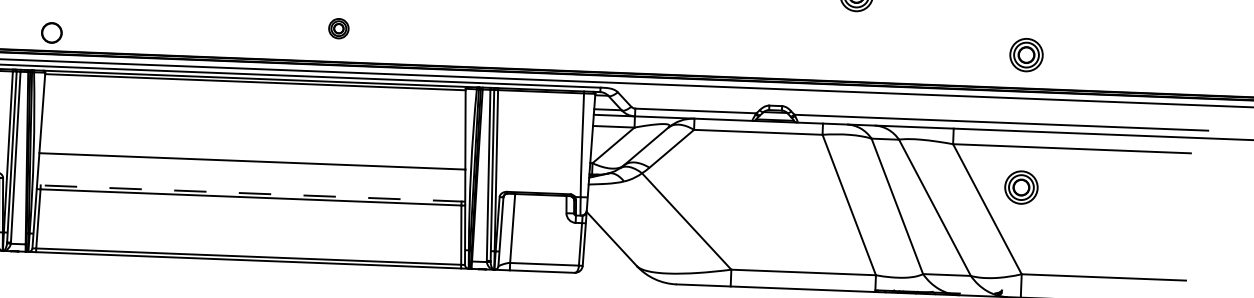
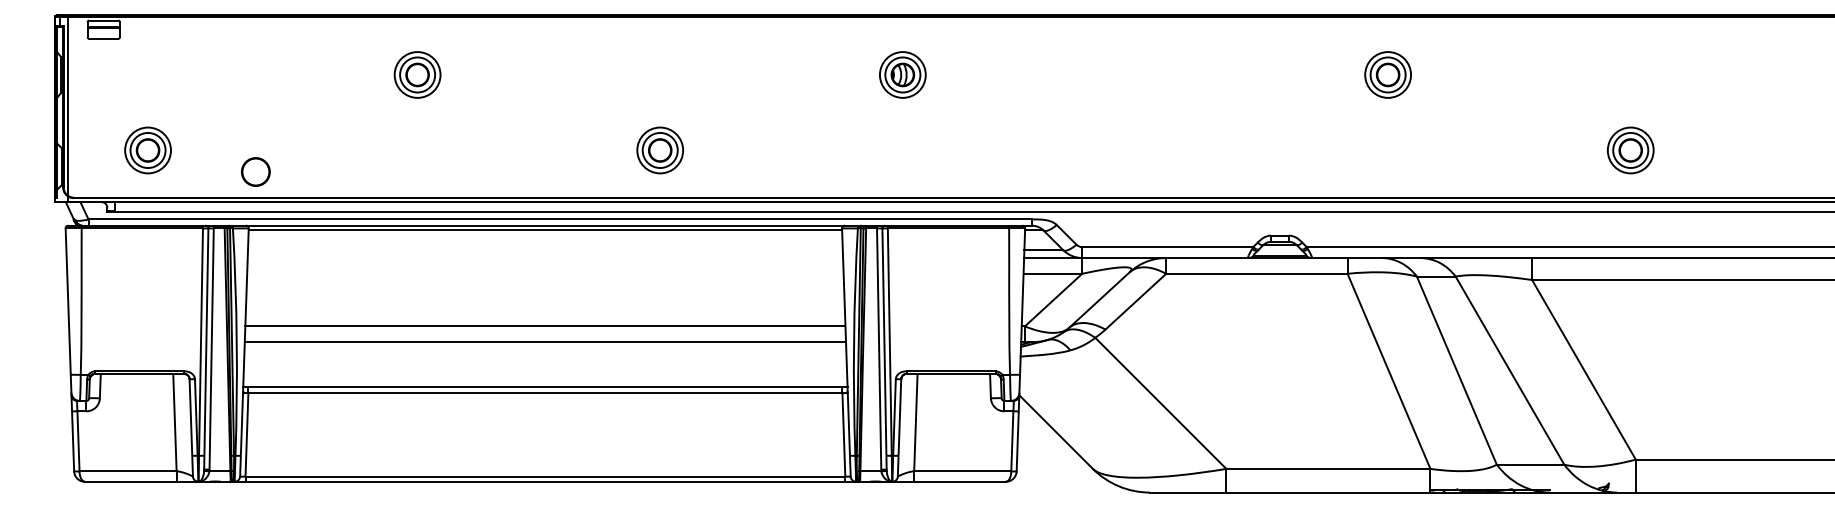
part: (338, 28) -> (659, 150), size x1.67
line: (252, 150) -> (545, 326), added
part: (1021, 187) -> (1630, 337), removed
line: (250, 193) -> (544, 387), dashed -> solid

